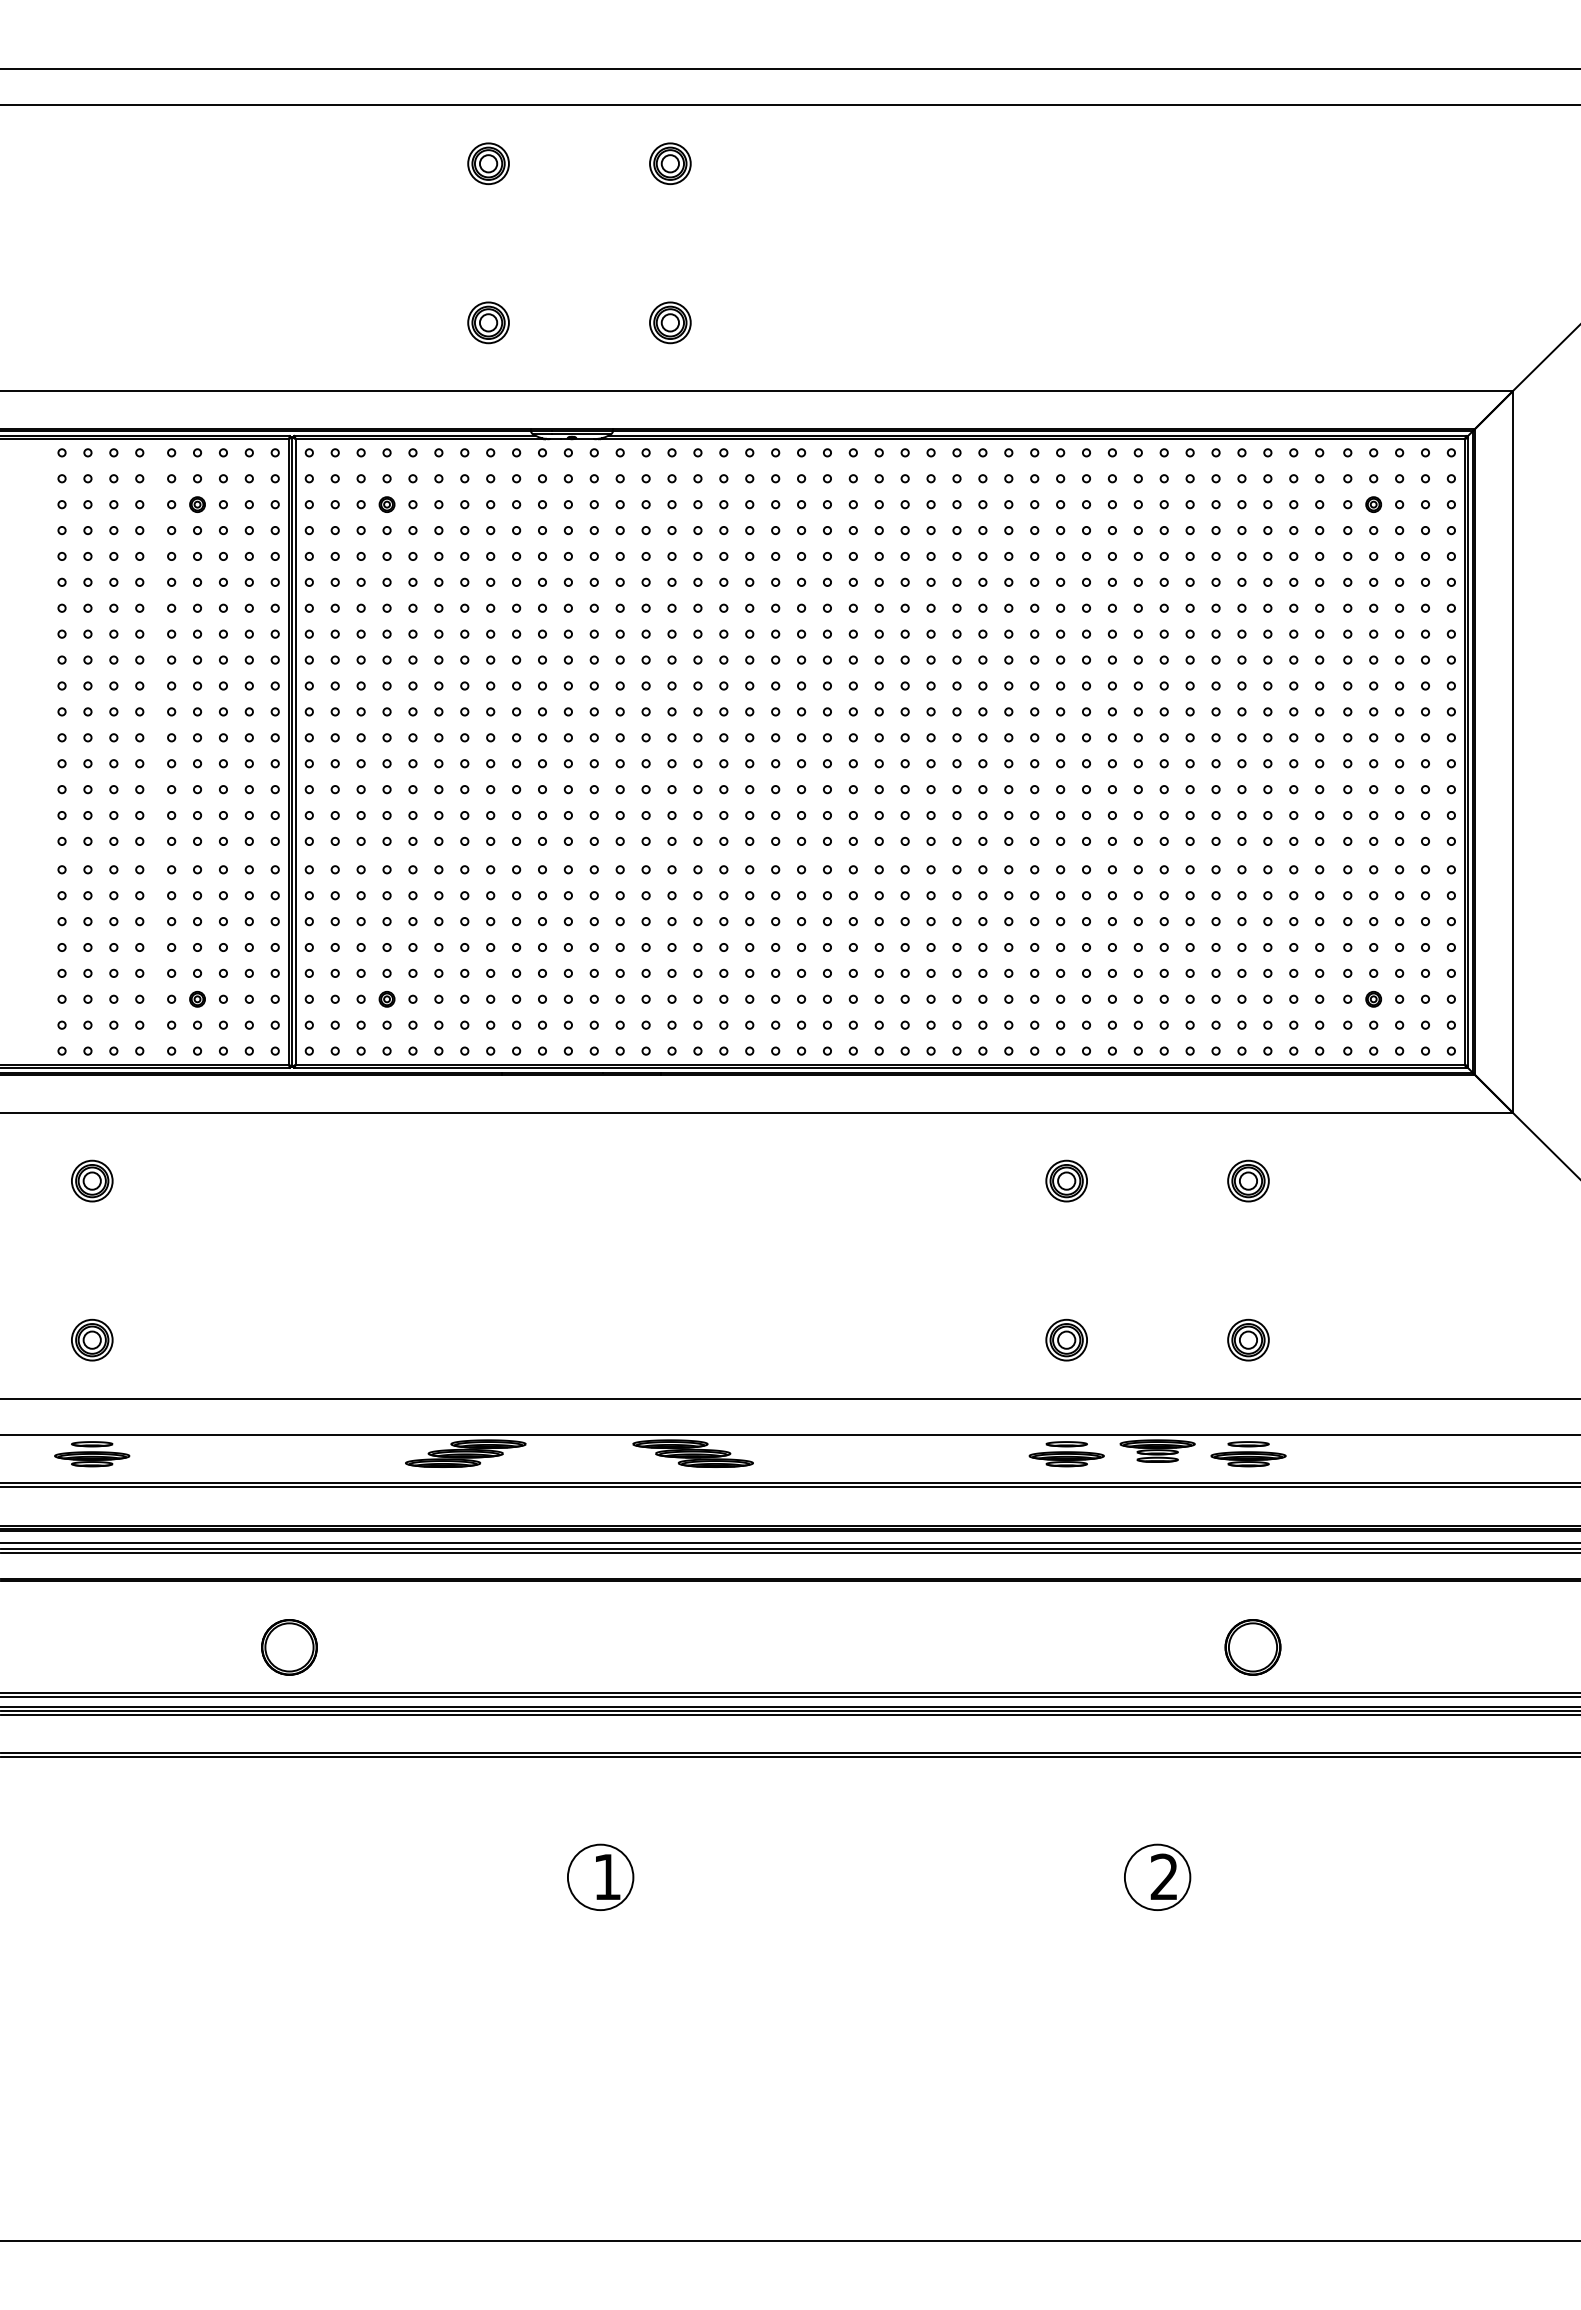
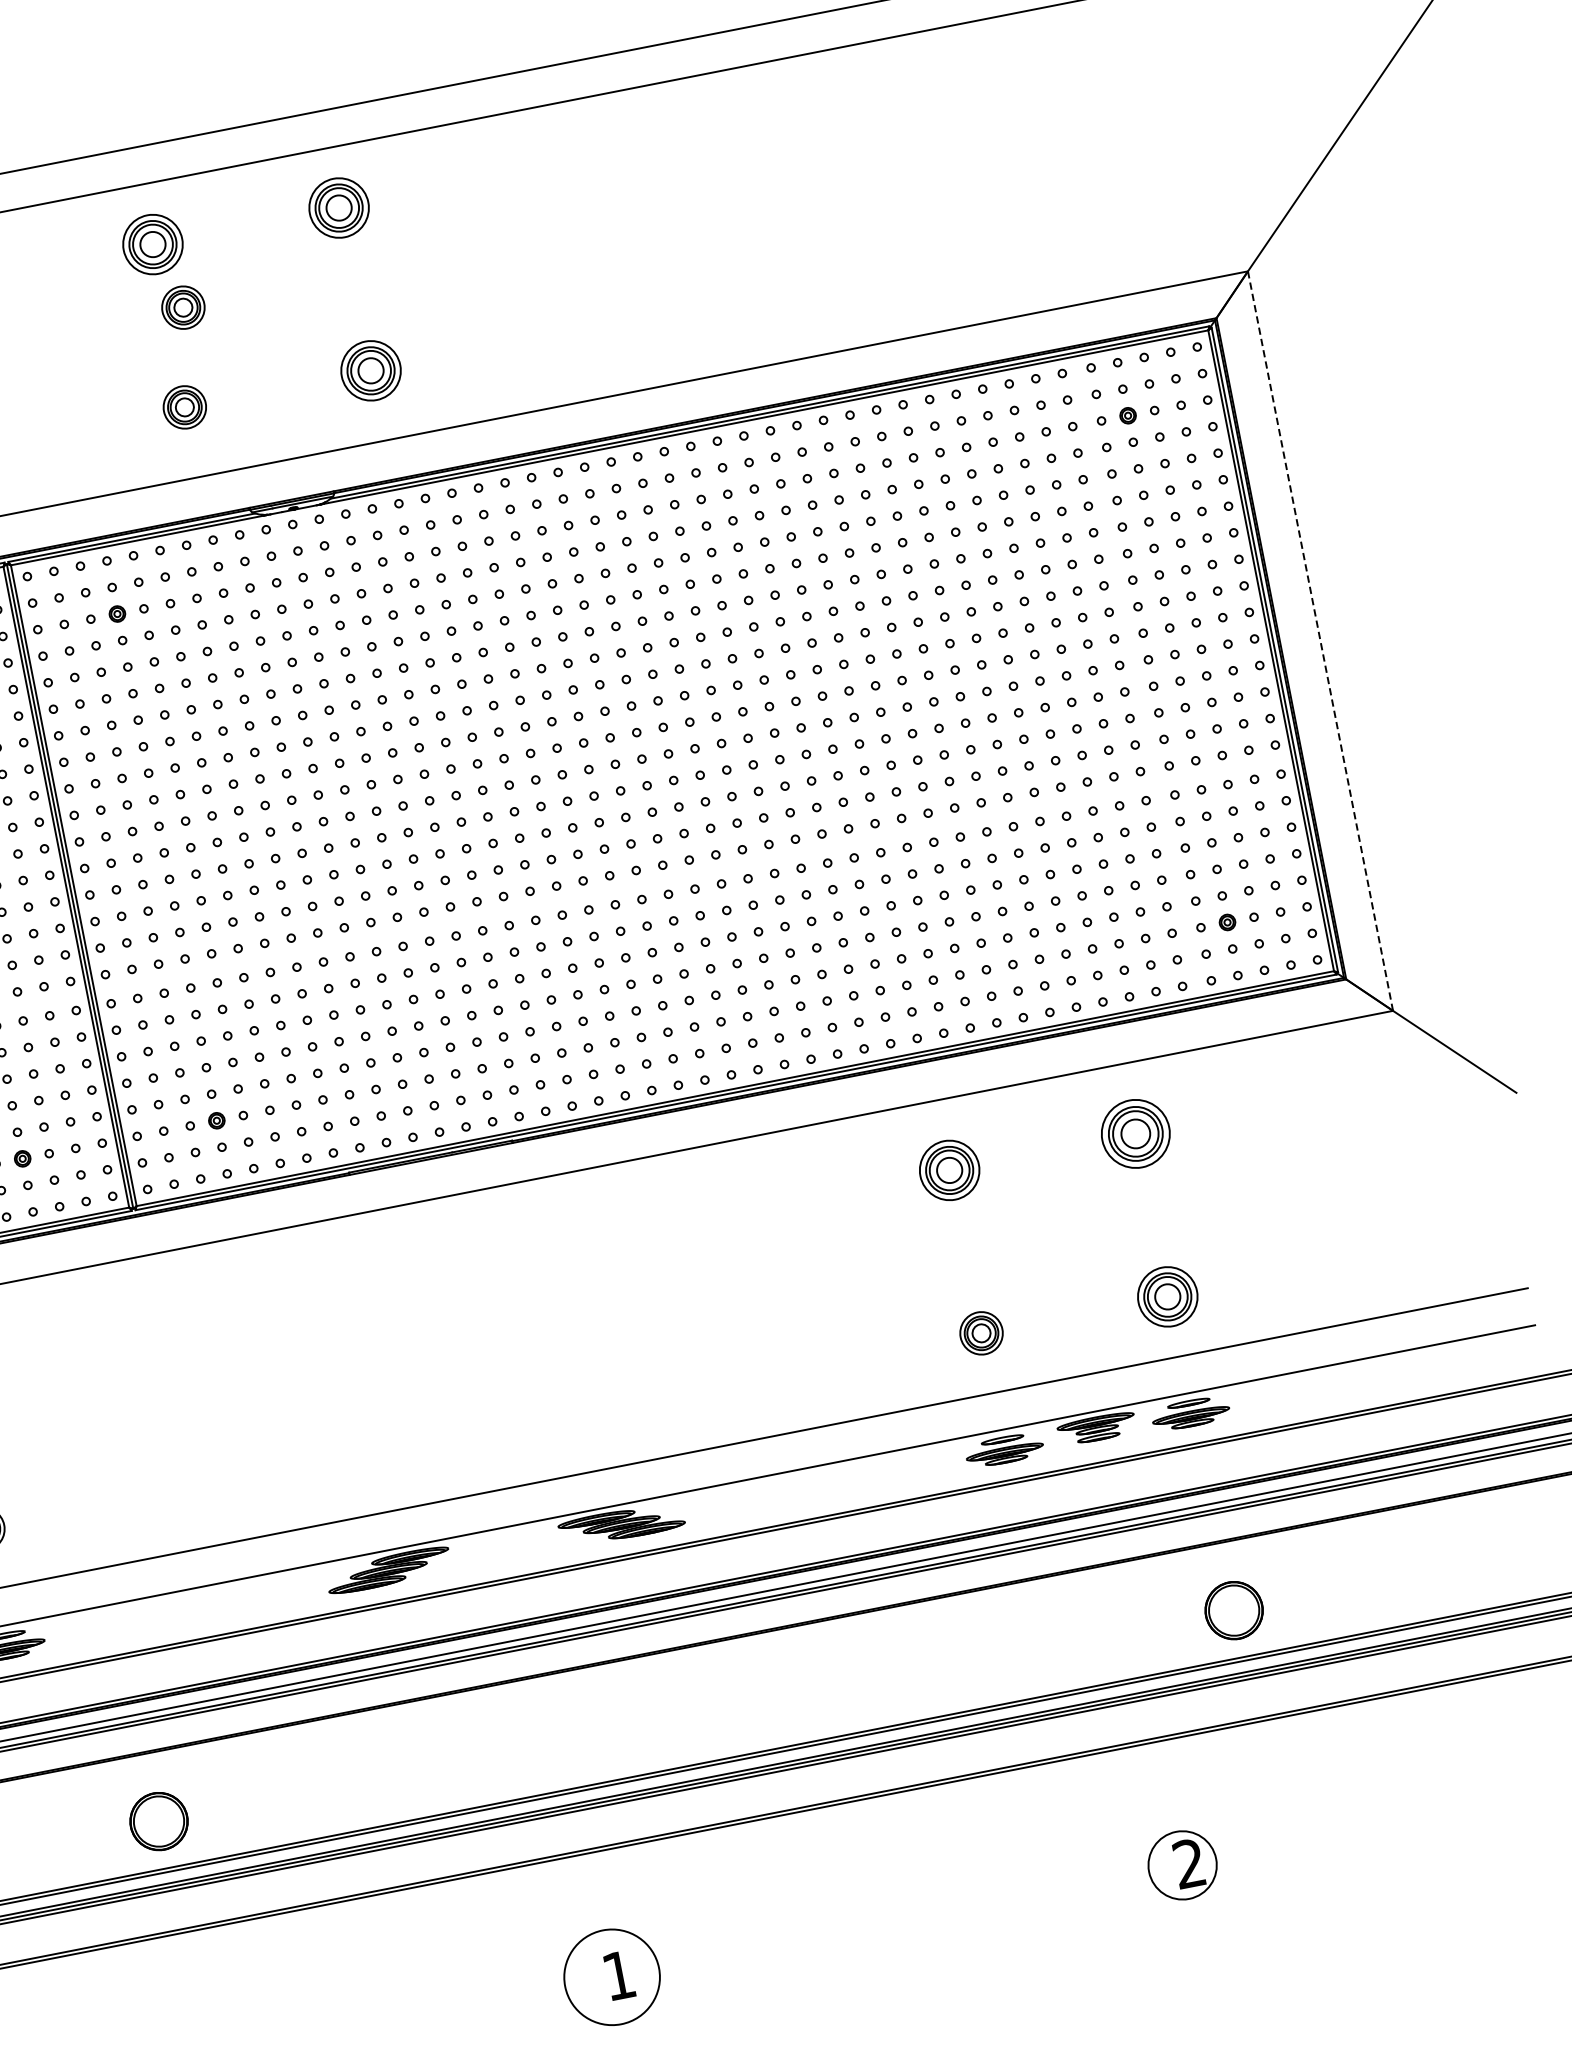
part: (488, 163) -> (152, 244), size x1.4
part: (670, 163) -> (339, 207), size x1.4
part: (505, 228) -> (183, 307), added
part: (670, 322) -> (371, 370), size x1.4
line: (1513, 751) -> (1320, 640), solid -> dashed
part: (1066, 1180) -> (949, 1169), size x1.4
part: (1248, 1180) -> (1135, 1133), size x1.6
part: (1248, 1339) -> (1167, 1296), size x1.4
part: (289, 1647) -> (159, 1821), moved
circle: (600, 1877) -> (611, 1977), size x1.4

